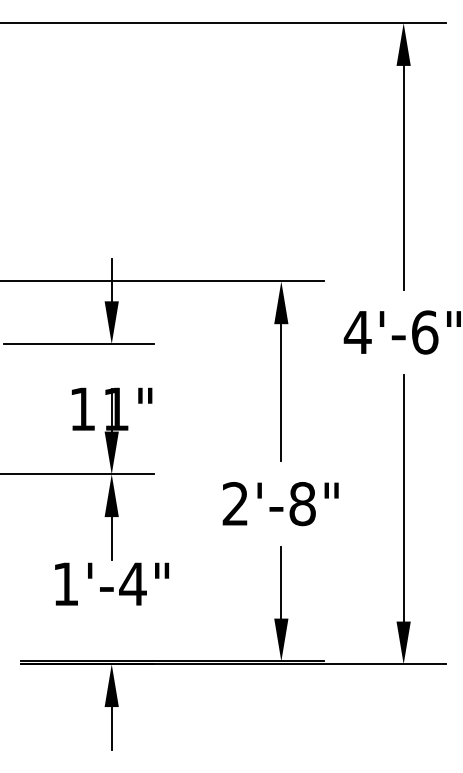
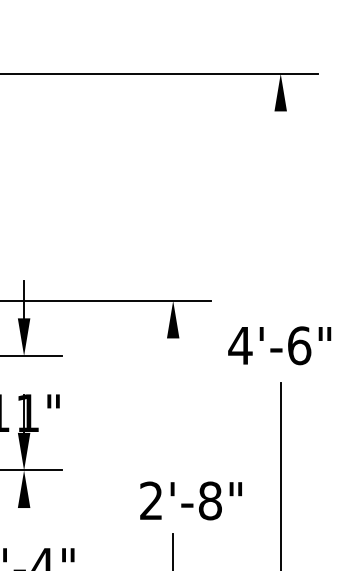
line: (403, 177) -> (280, 209), removed
line: (281, 392) -> (173, 398), removed
text: (280, 504) -> (190, 501), moved
line: (111, 538) -> (23, 526), removed

